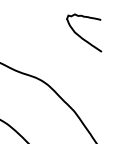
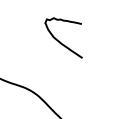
curve: (80, 35) -> (59, 40), moved

